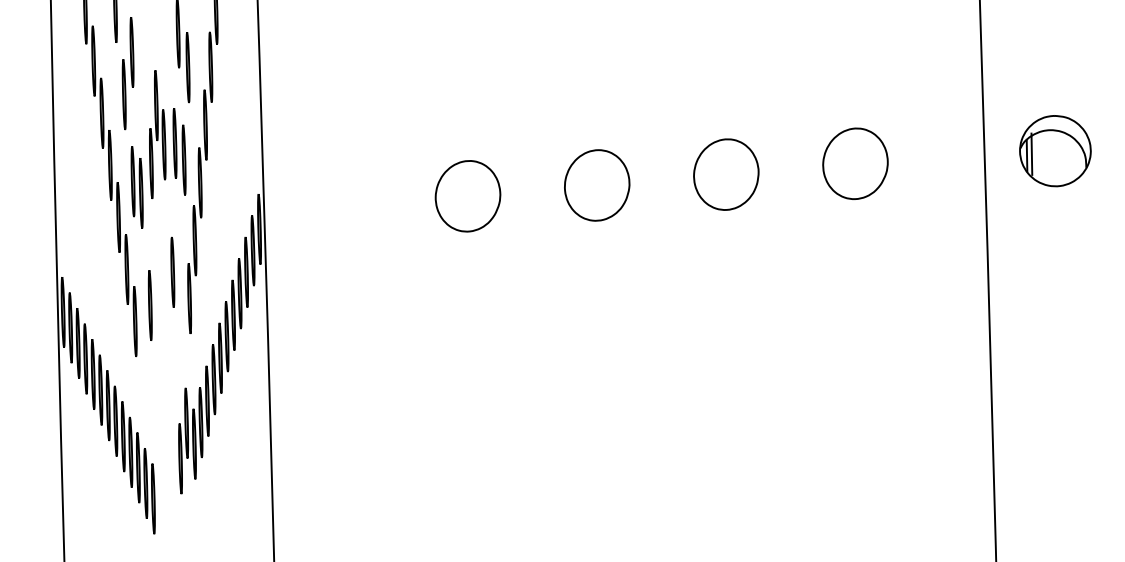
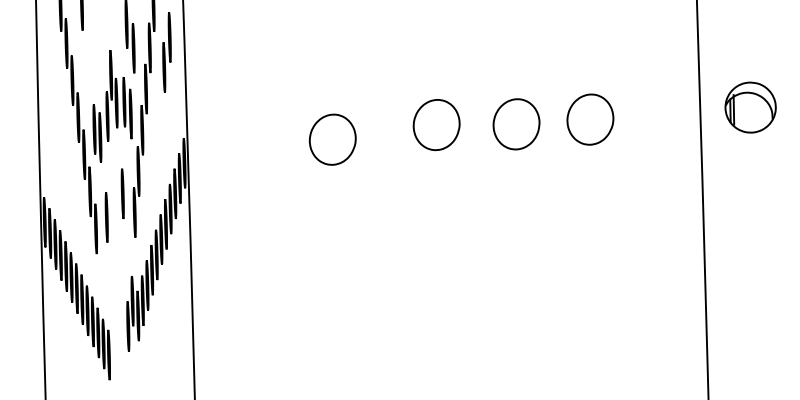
part: (127, 73) -> (166, 52), moved
part: (855, 163) -> (590, 119), moved
part: (596, 186) -> (436, 125), moved

